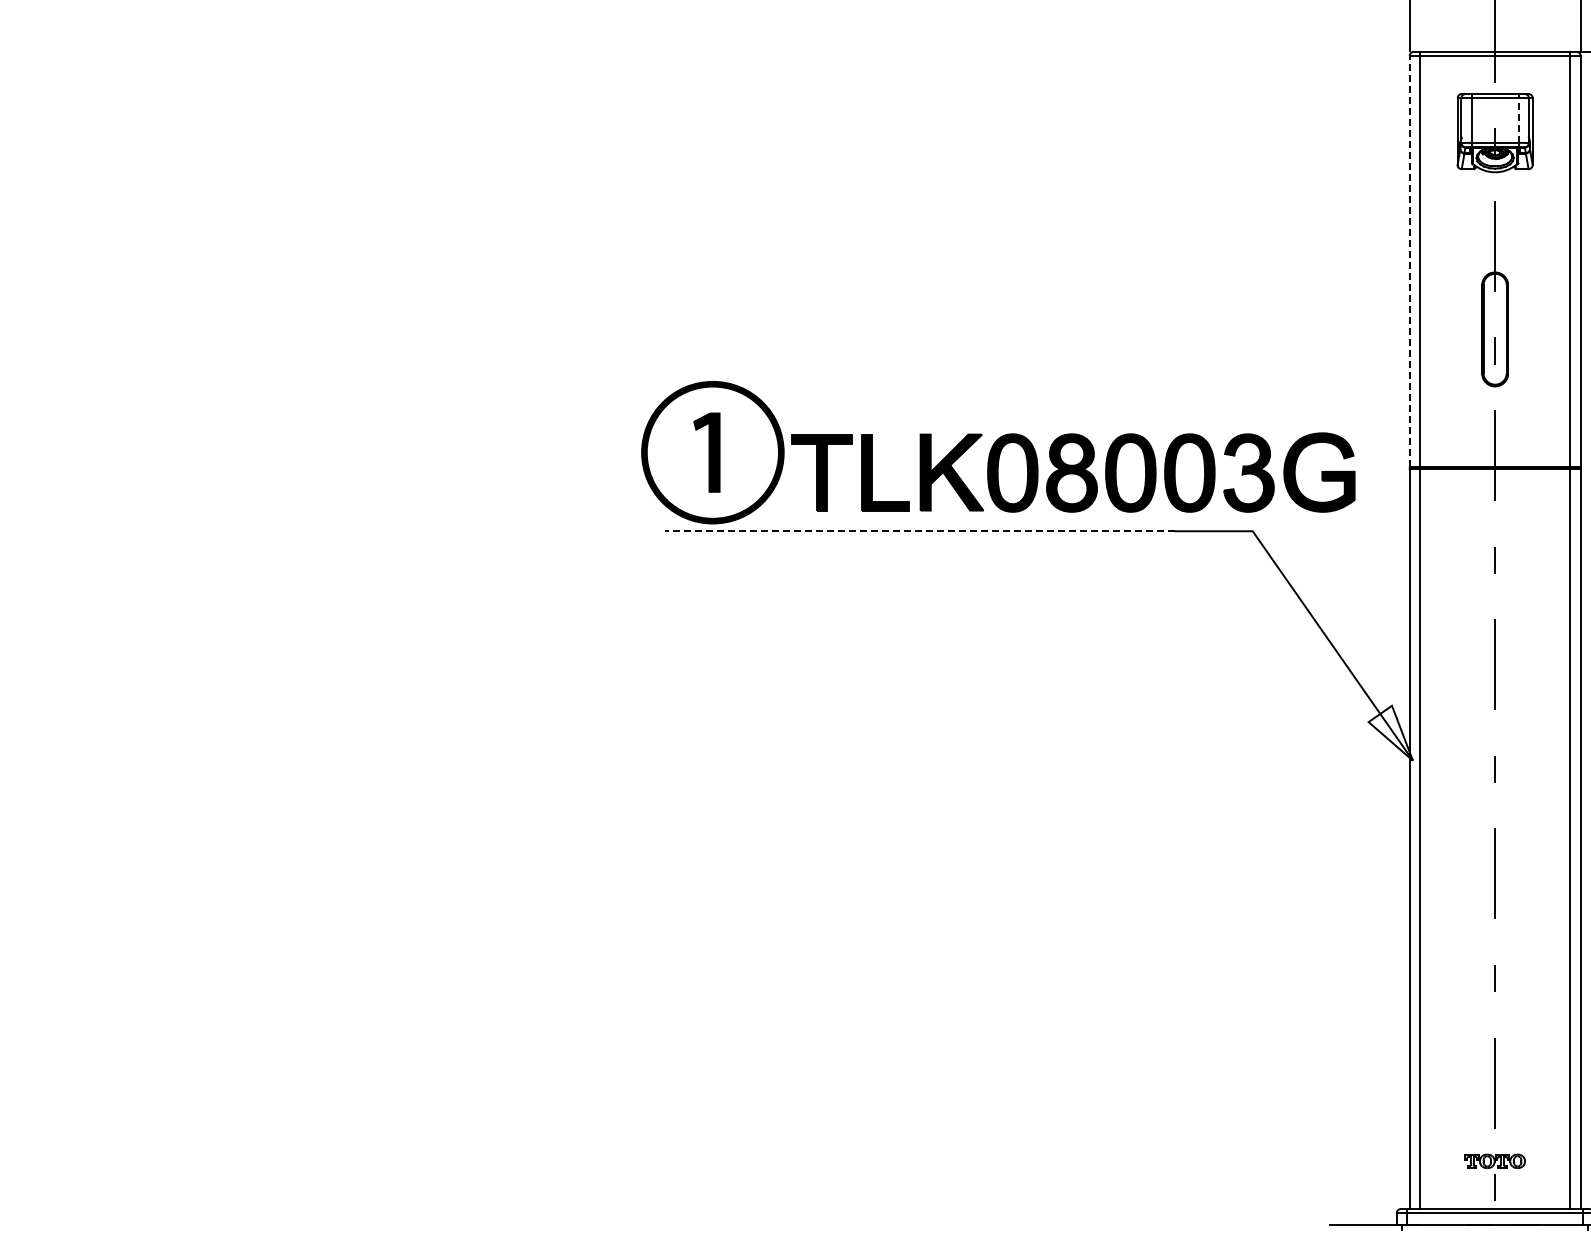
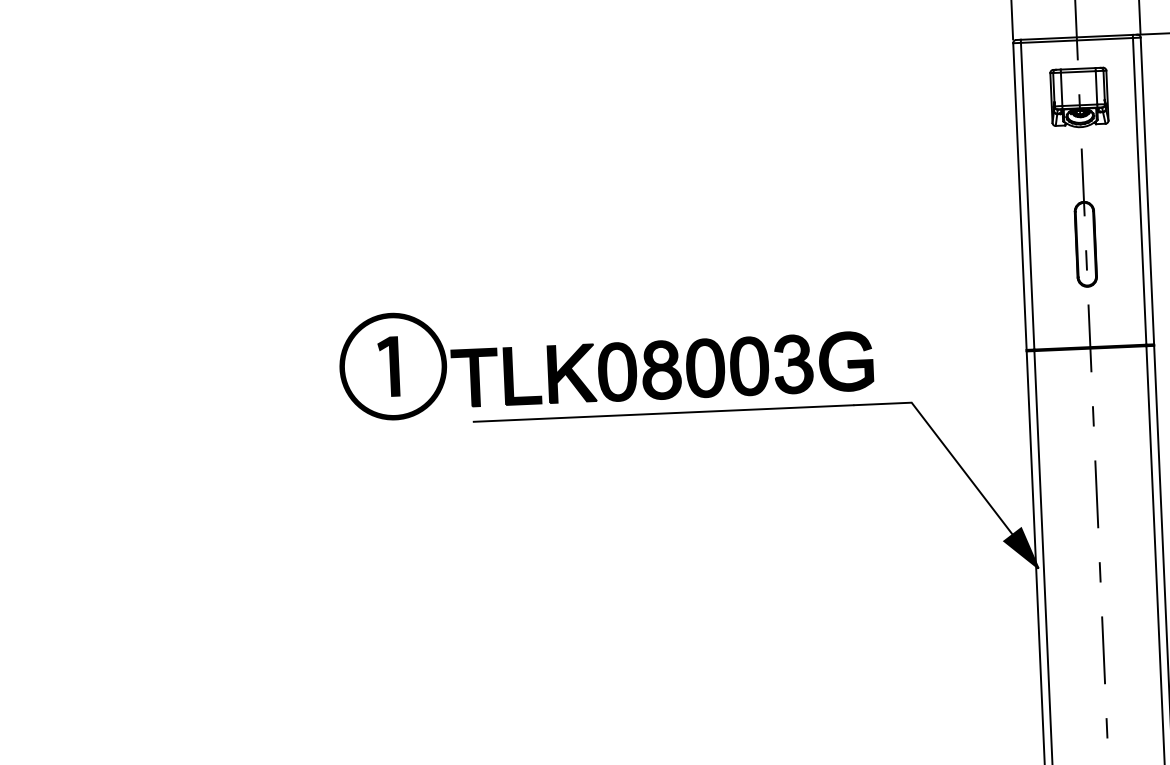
line: (1518, 120) -> (1096, 87), dashed -> solid
line: (1409, 261) -> (1019, 196), dashed -> solid
part: (998, 452) -> (606, 357), moved
line: (920, 531) -> (663, 413), dashed -> solid
fill: (1390, 732) -> (1020, 548), added

